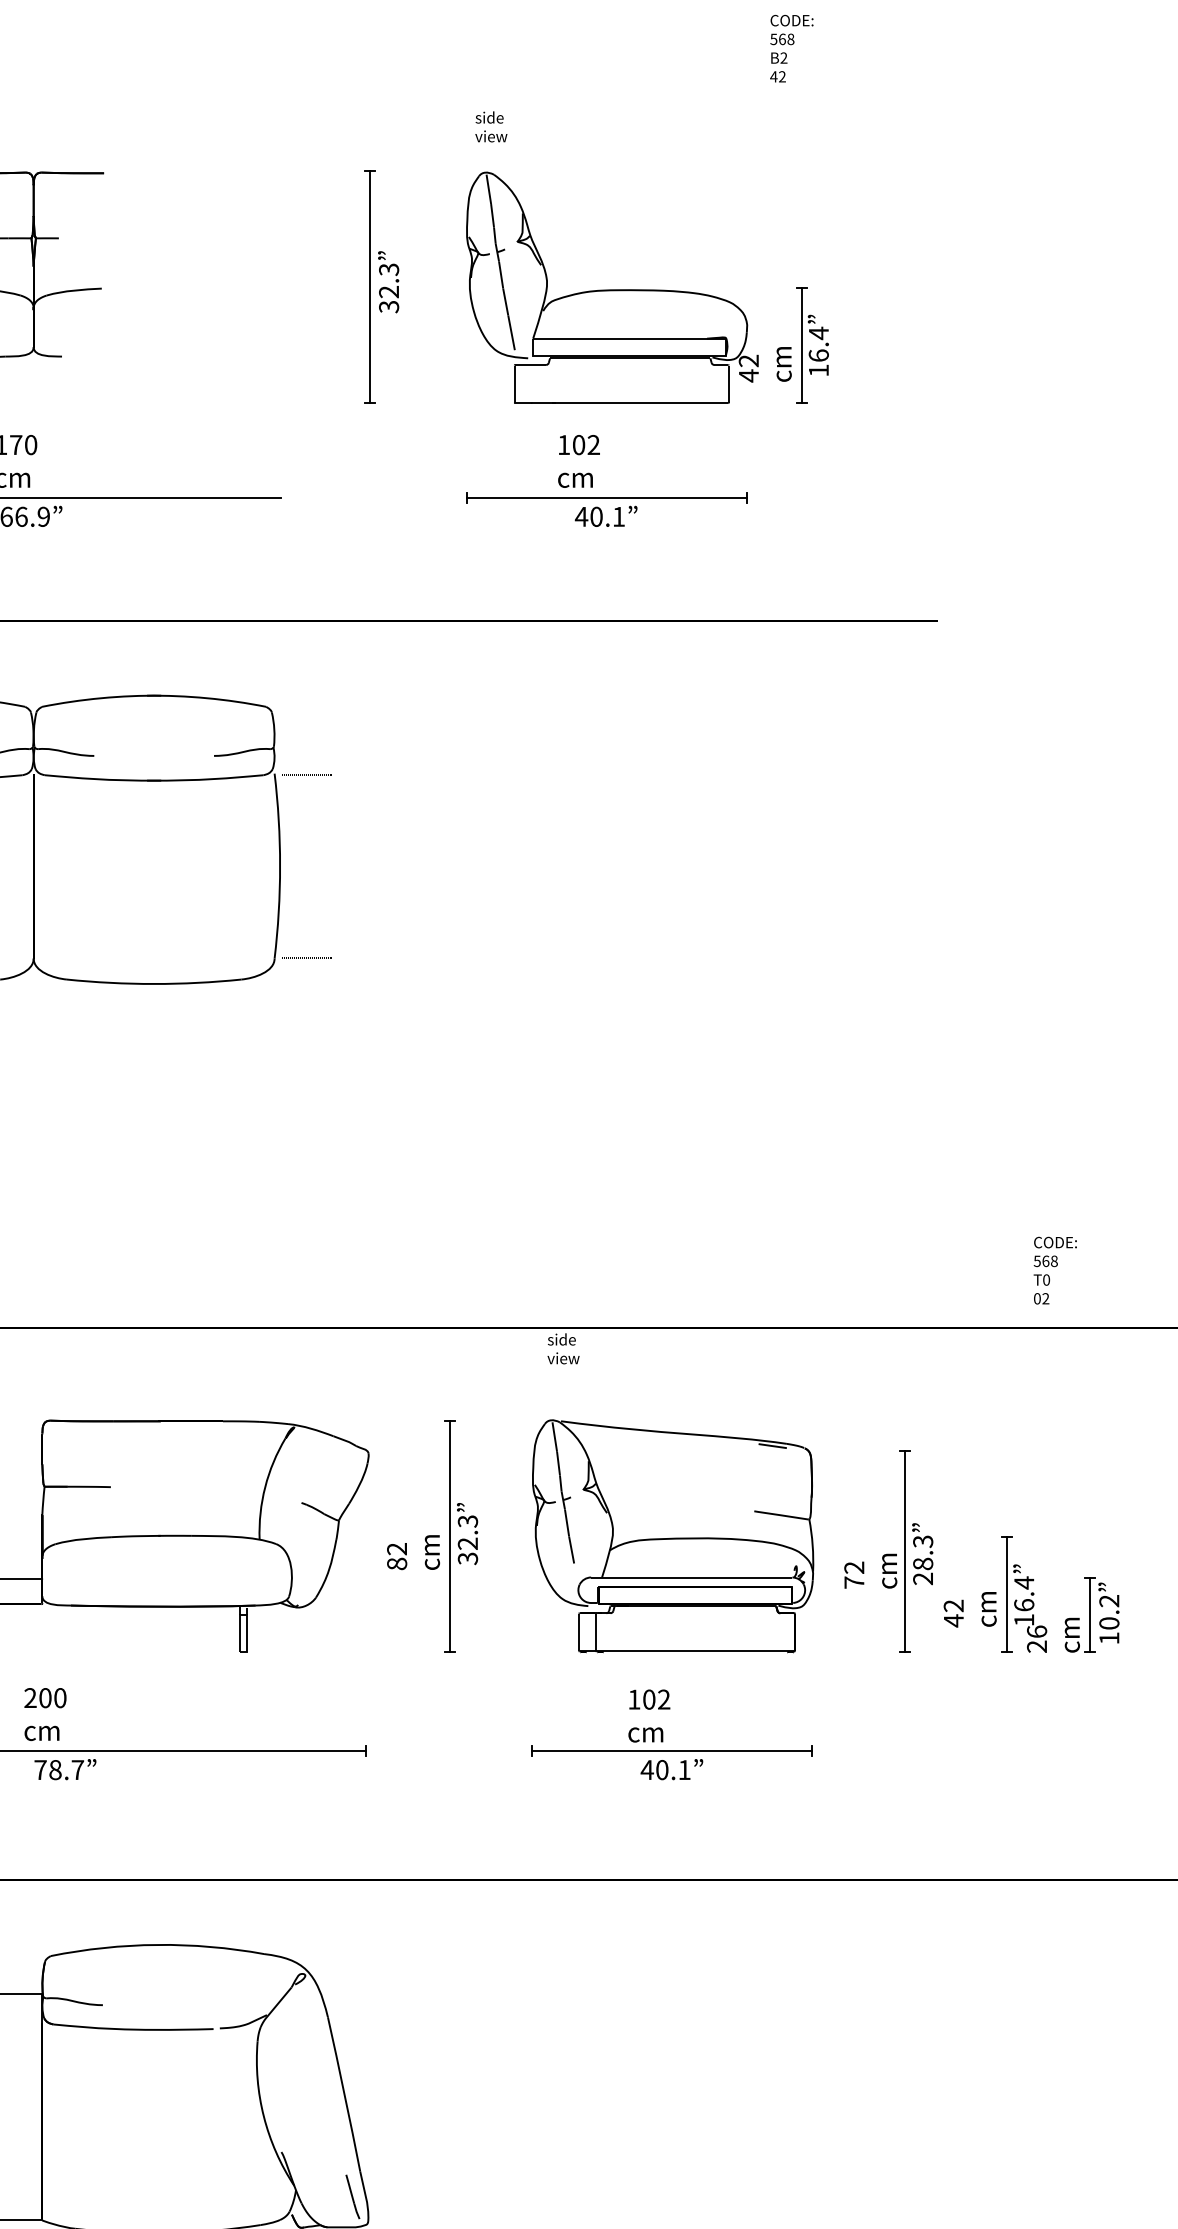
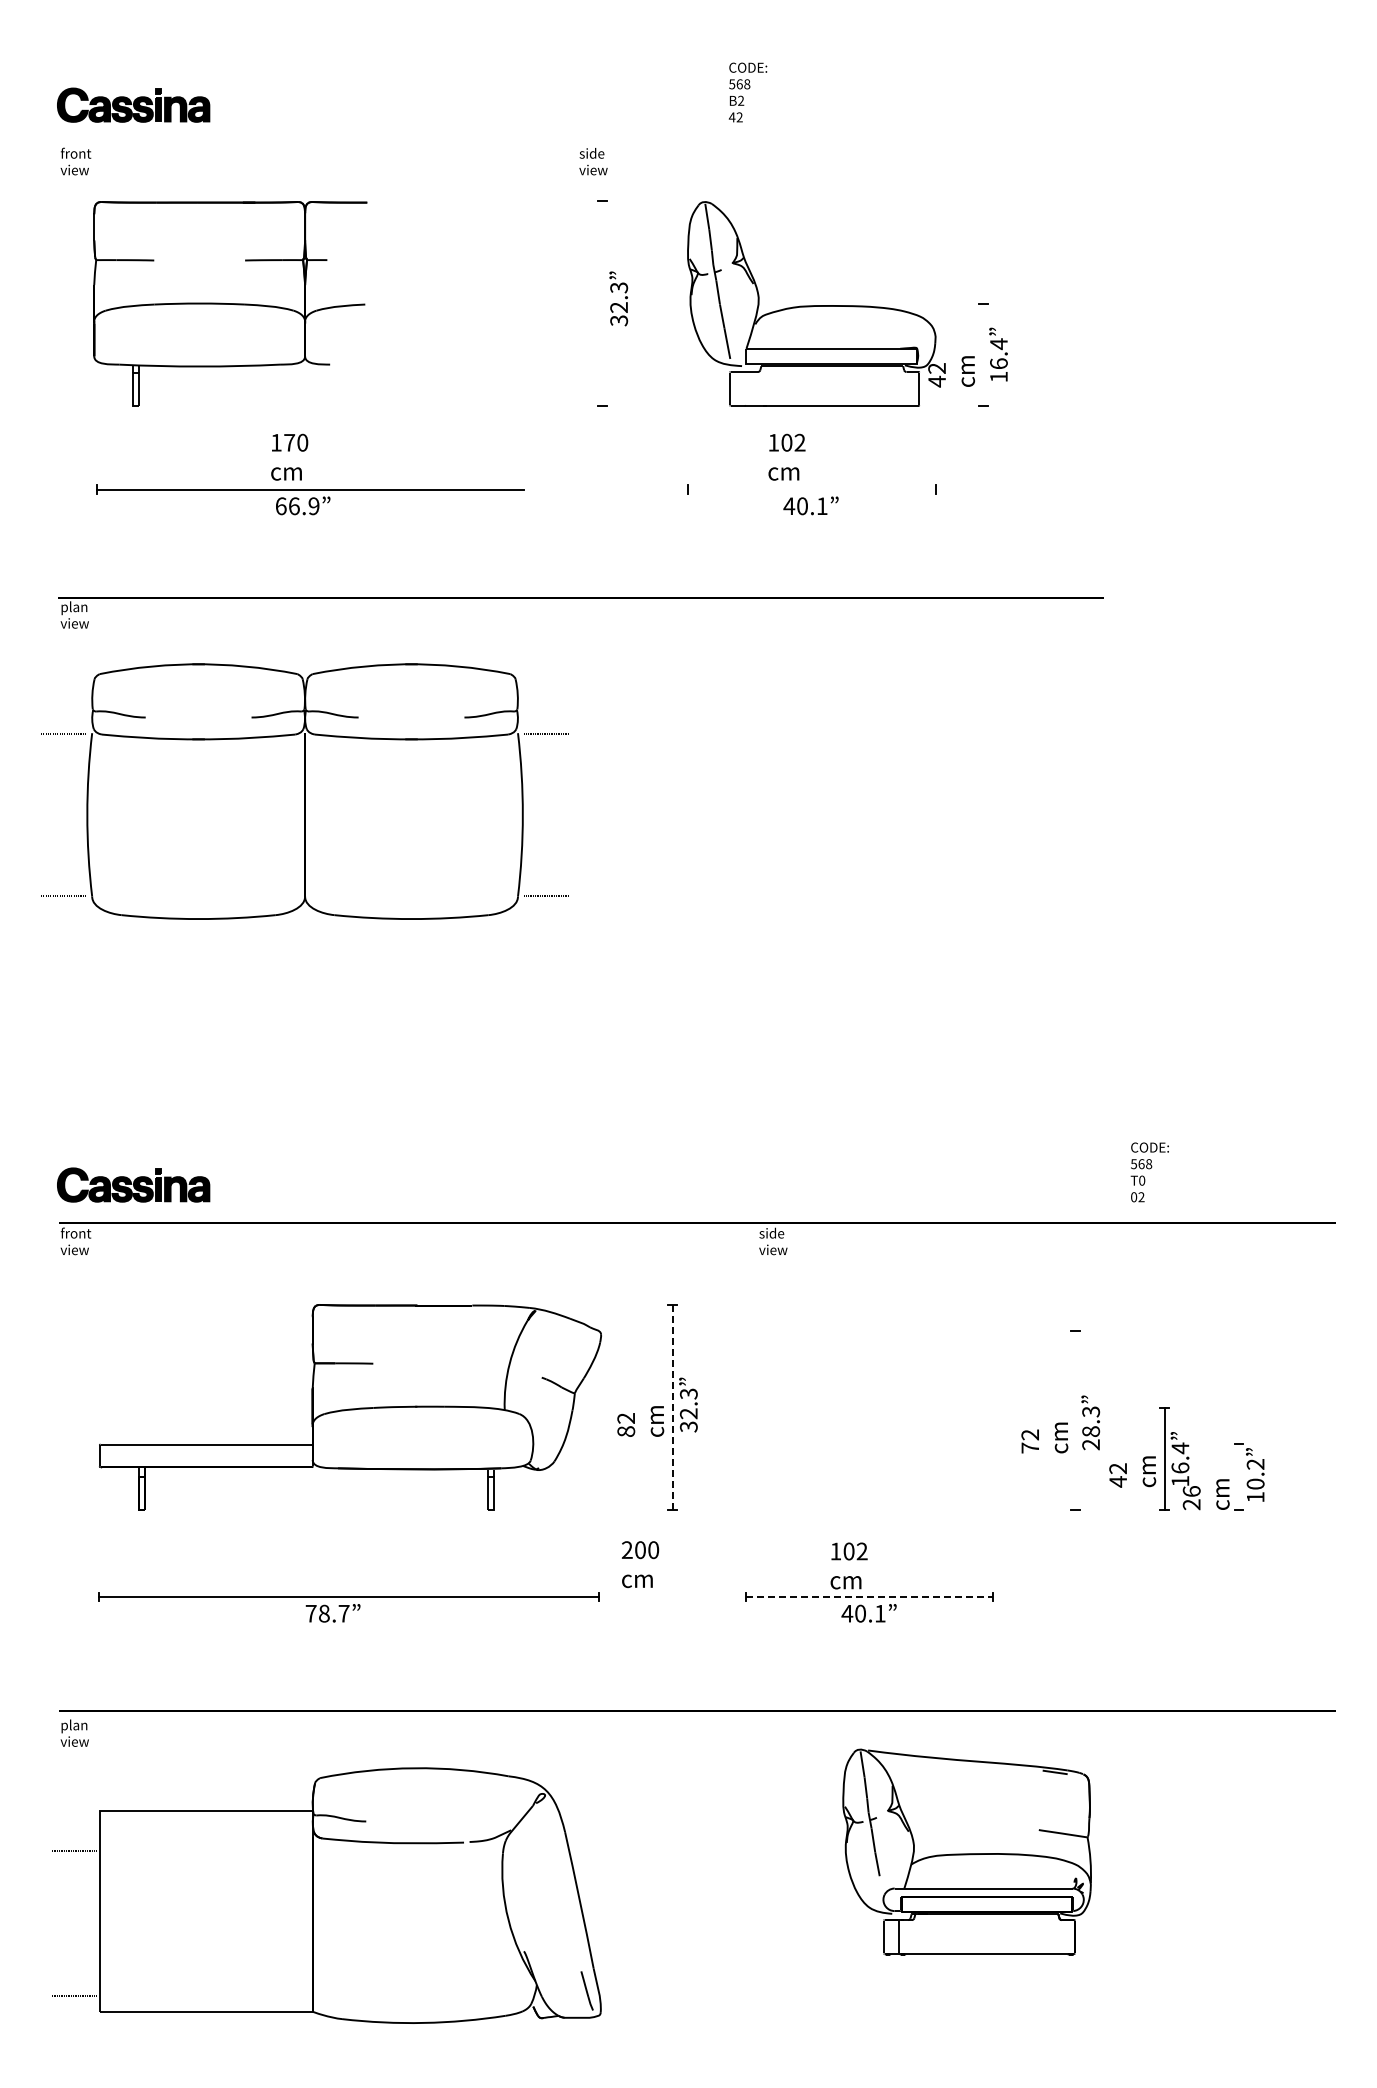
text: (791, 48) -> (747, 92), moved
text: (491, 126) -> (593, 161), moved
line: (370, 287) -> (602, 303), removed
line: (801, 345) -> (983, 354), removed
line: (606, 497) -> (811, 489), removed
text: (1054, 1270) -> (1149, 1172), moved
line: (449, 1535) -> (672, 1406), solid -> dashed
part: (672, 1535) -> (966, 1851), moved
line: (905, 1551) -> (1075, 1420), removed
line: (1089, 1614) -> (1238, 1476), removed
text: (45, 1714) -> (640, 1564), moved
line: (672, 1750) -> (869, 1596), solid -> dashed

